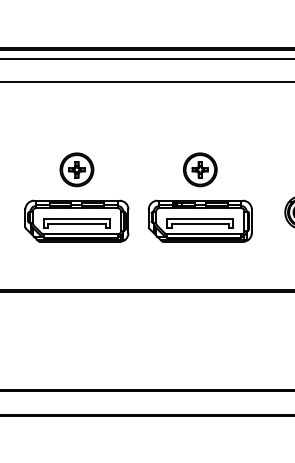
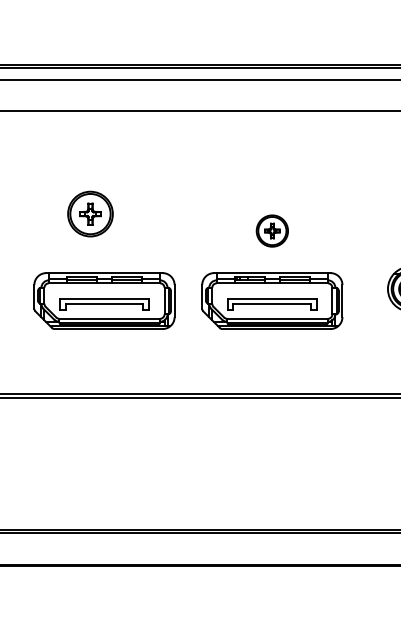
part: (76, 169) -> (90, 213), moved
part: (200, 169) -> (272, 230), size x0.7

